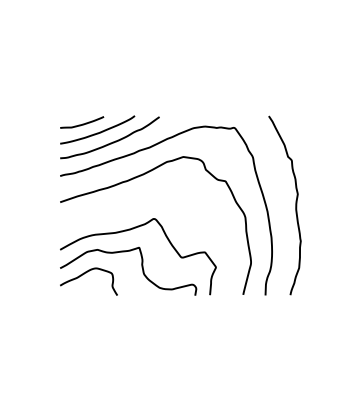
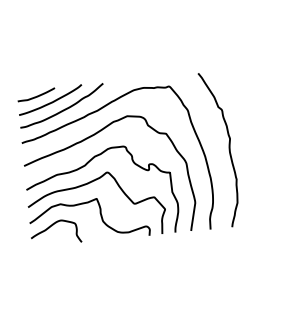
curve: (129, 209) -> (84, 166), added

